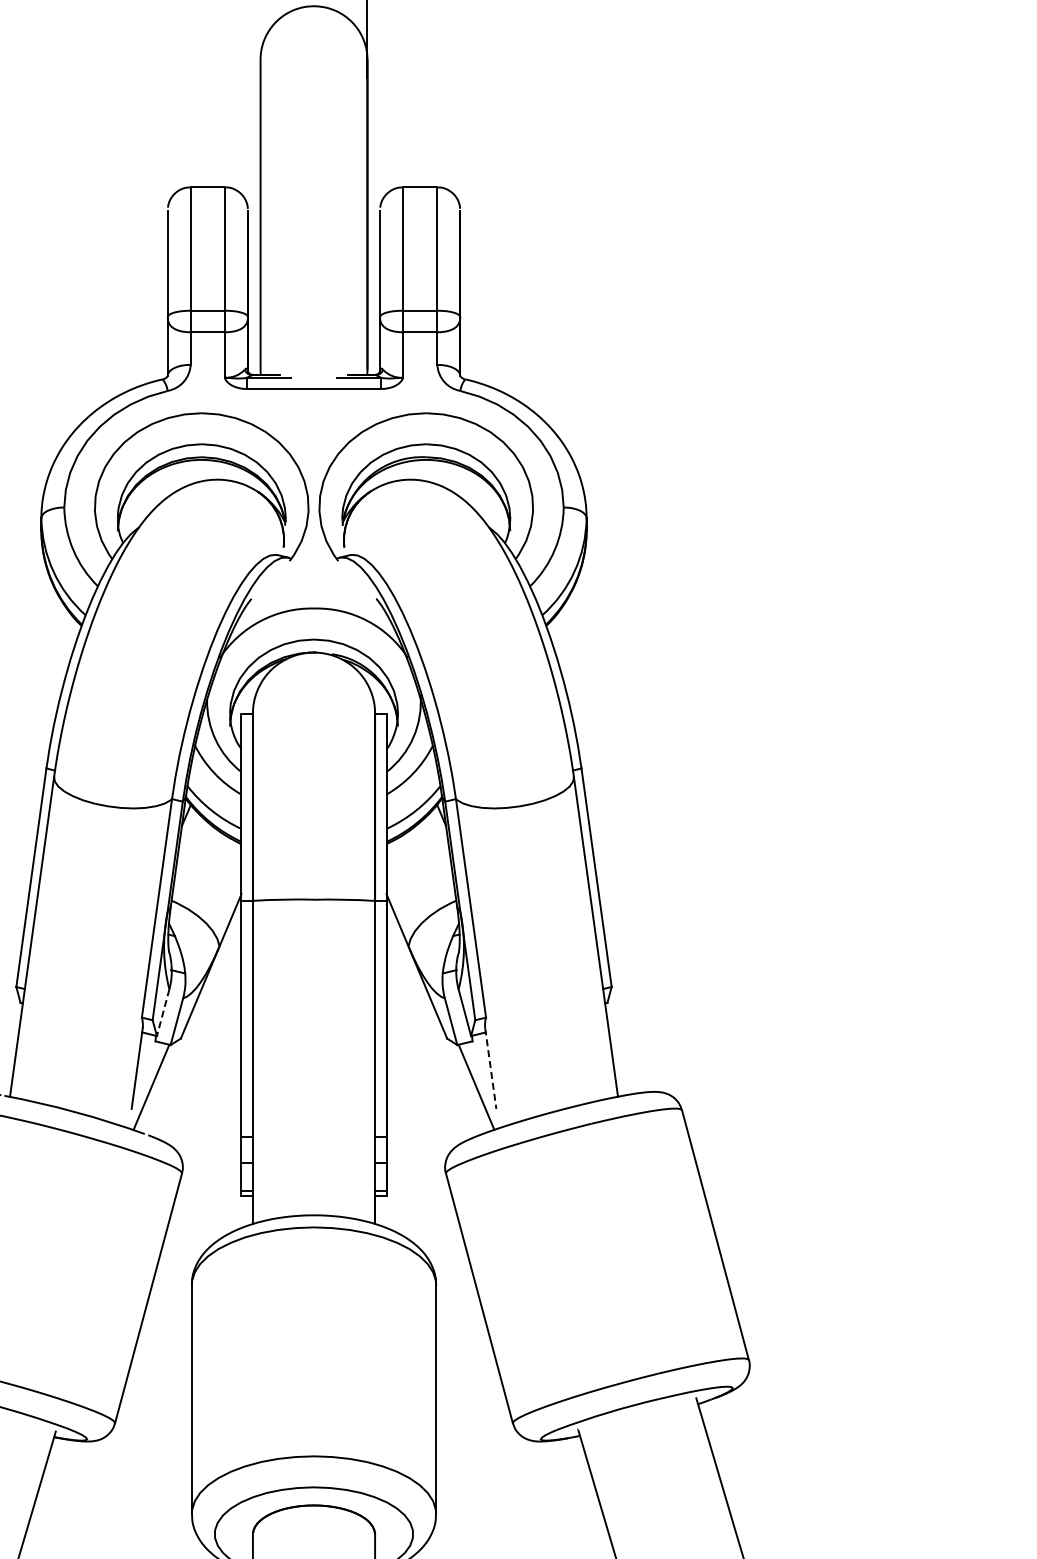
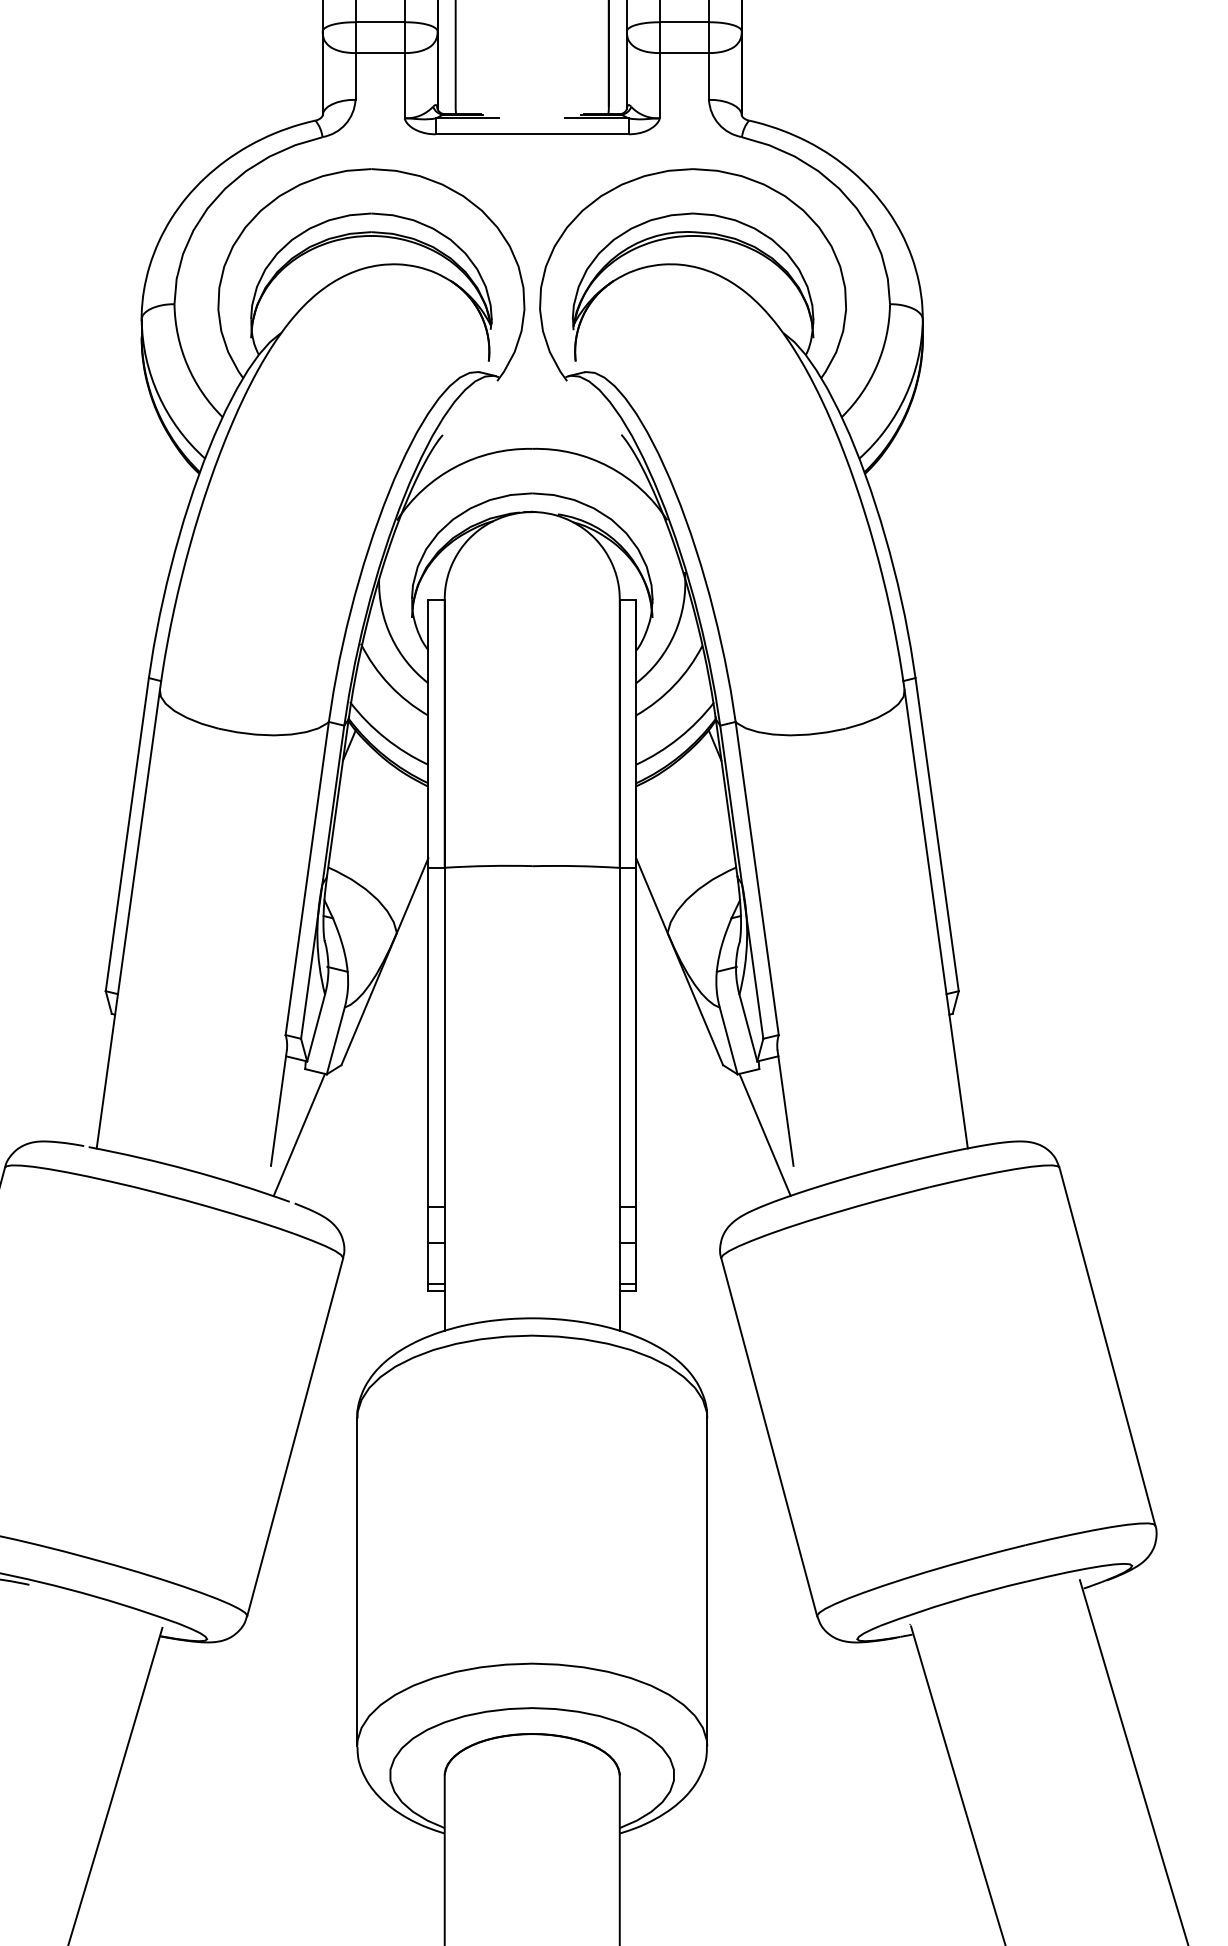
line: (163, 1013) -> (316, 1029), dashed -> solid
line: (490, 1068) -> (785, 1107), dashed -> solid

